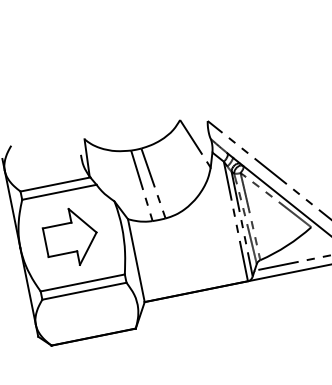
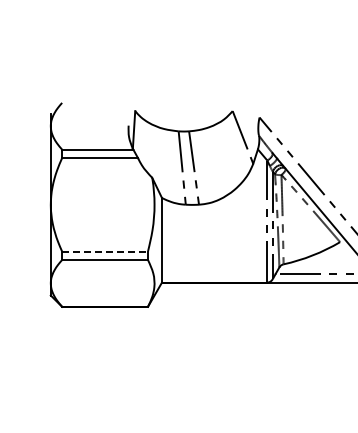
part: (70, 237) -> (102, 204), removed
line: (83, 282) -> (105, 251), solid -> dashed

